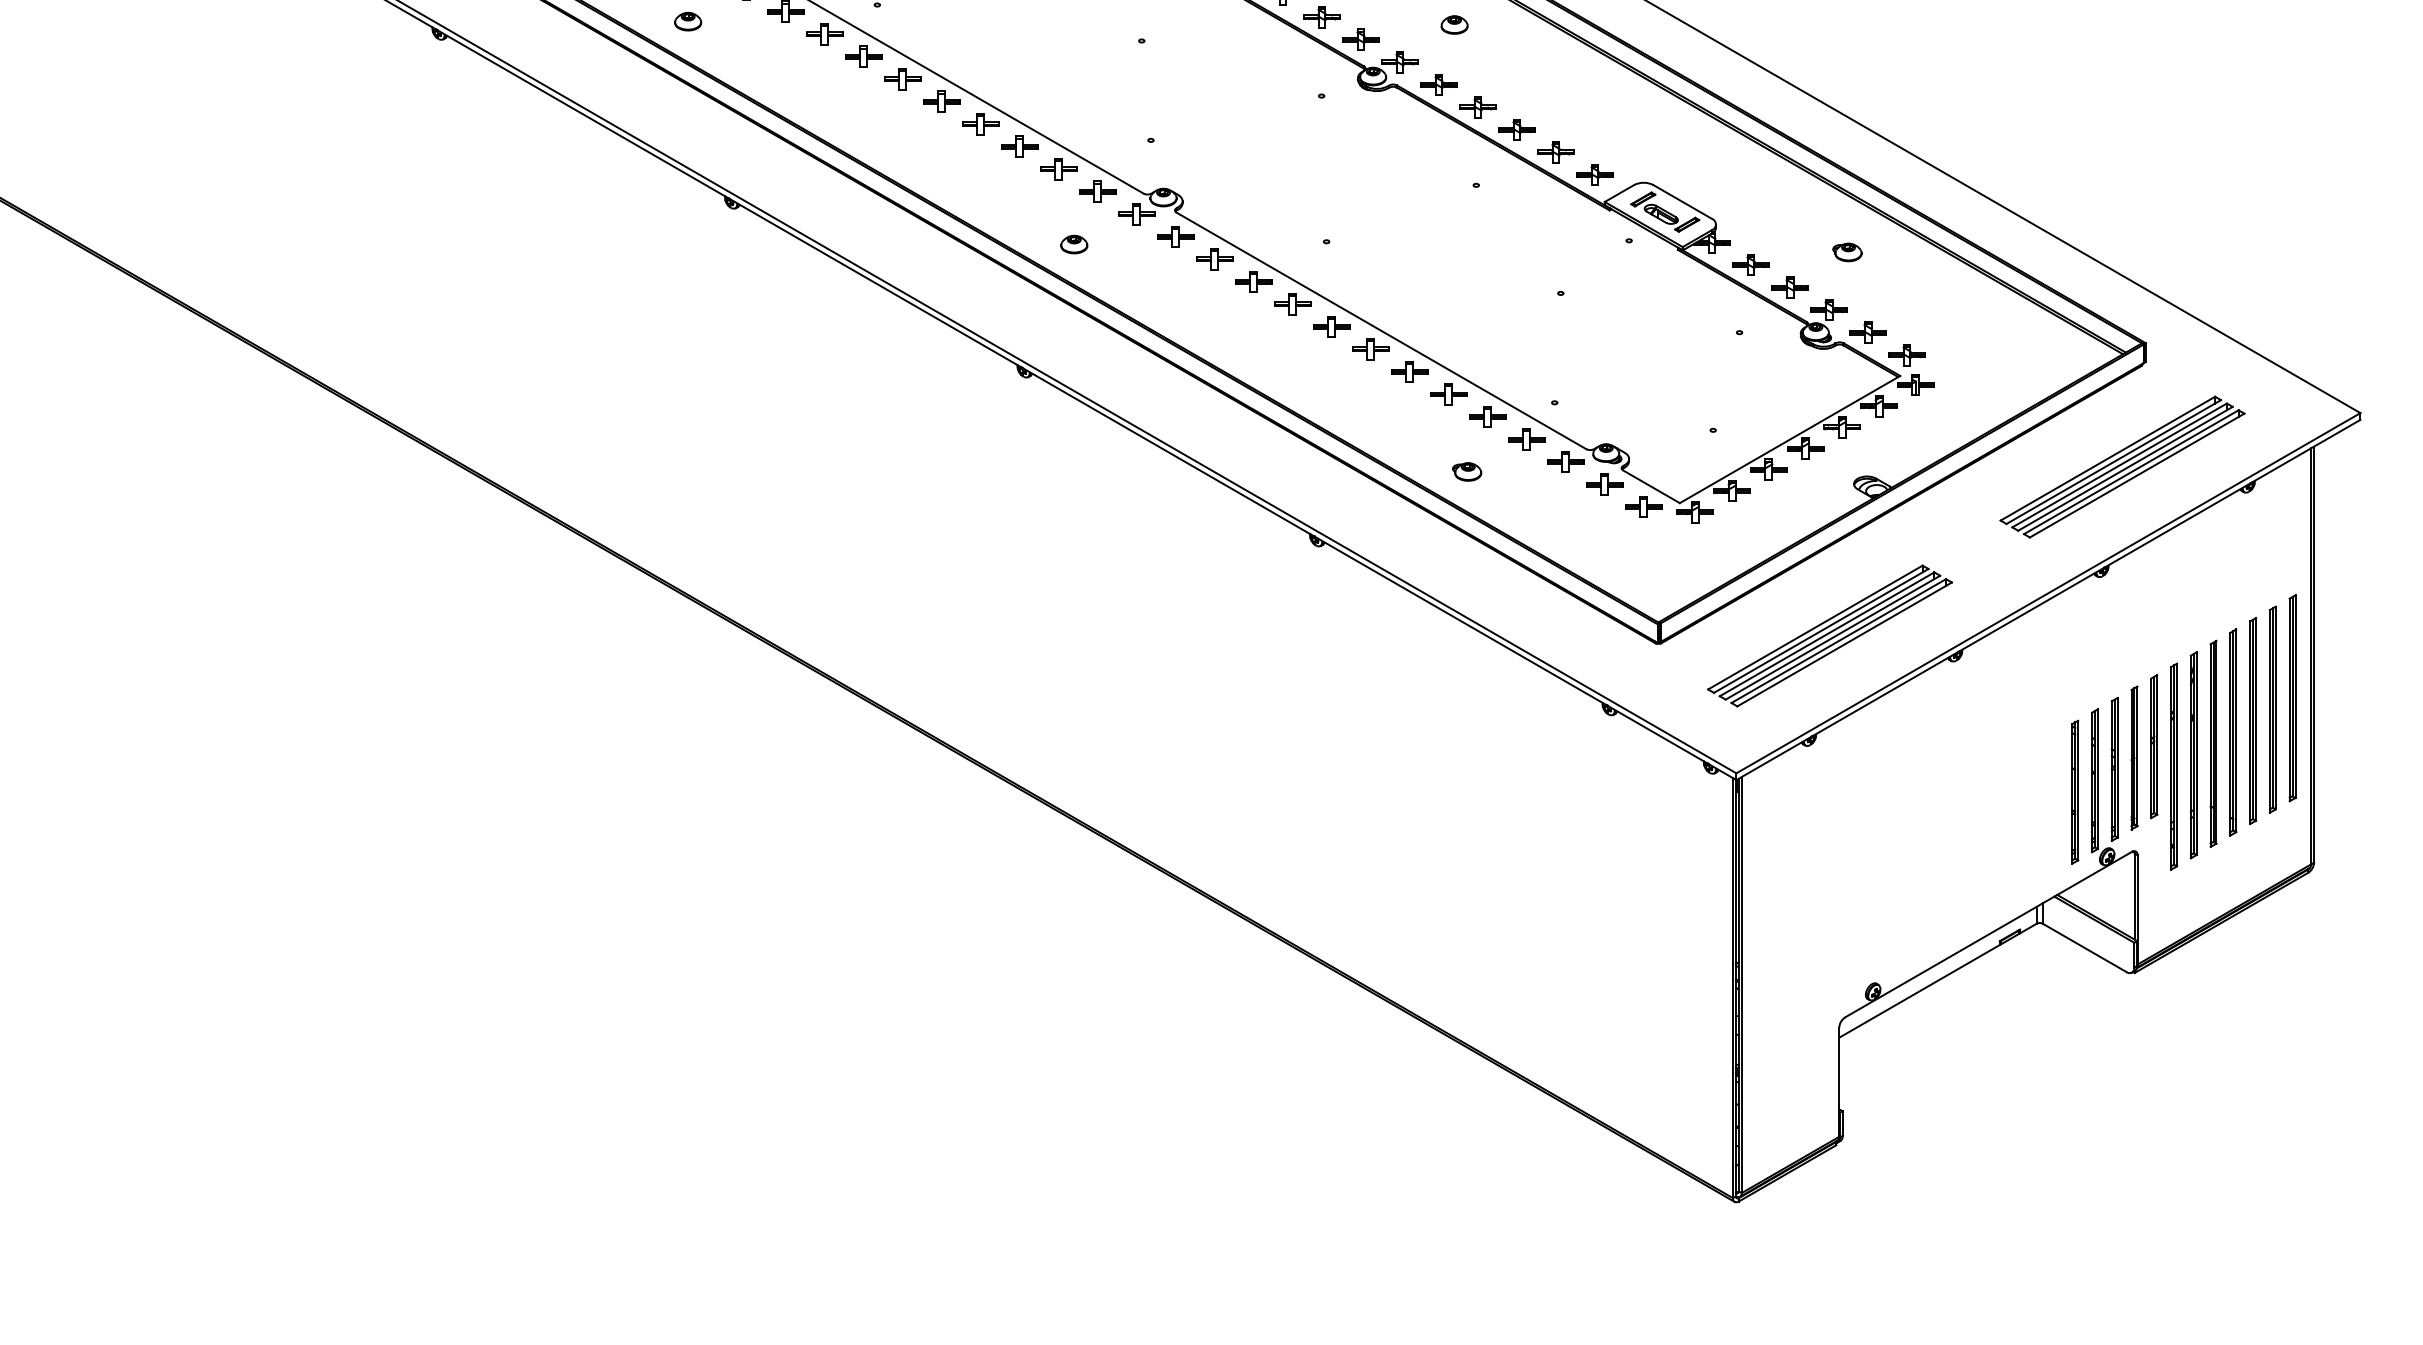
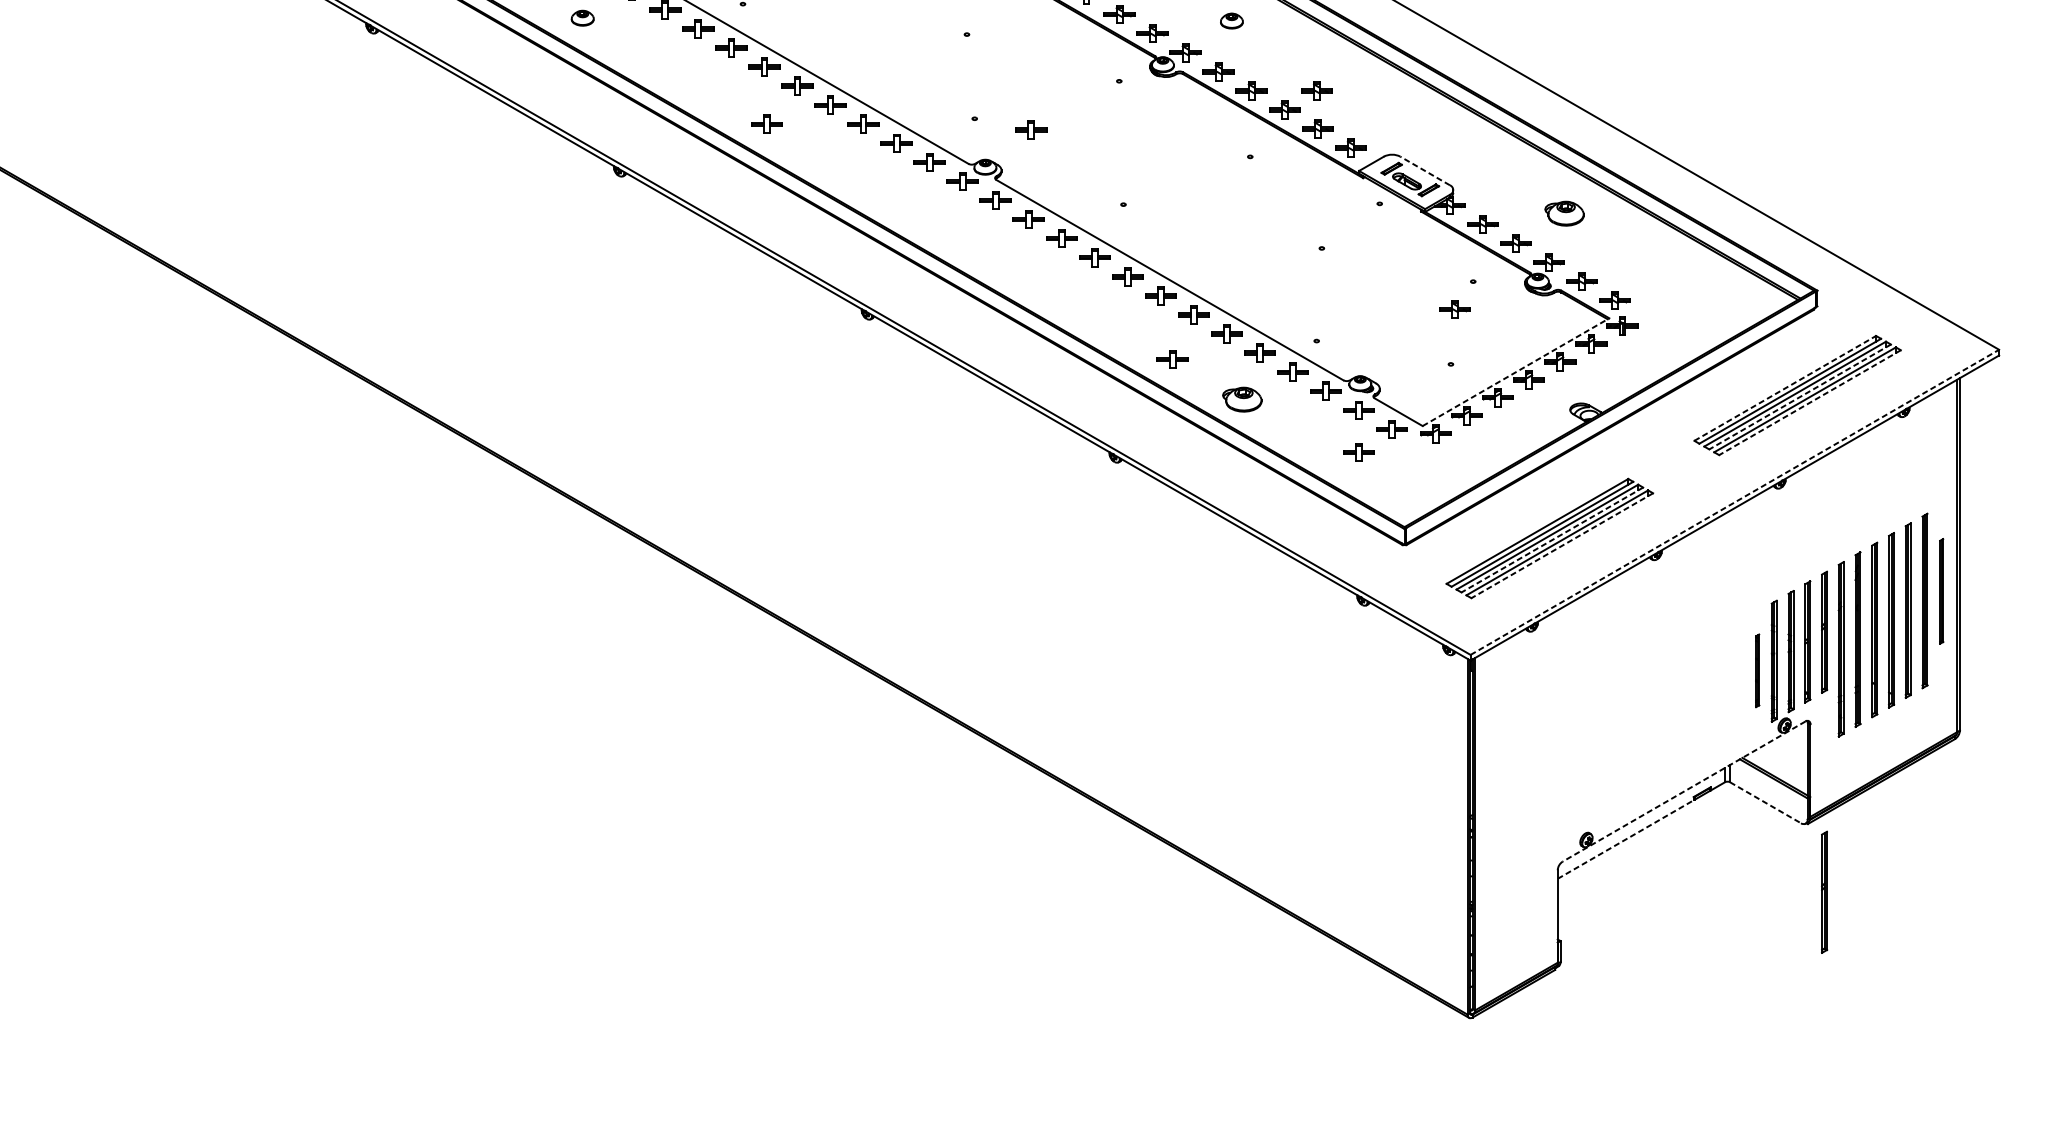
part: (1554, 107) -> (1316, 90), added
part: (905, 146) -> (766, 123), added
part: (1217, 153) -> (1031, 129), added
line: (1682, 202) -> (1424, 171), solid -> dashed
part: (1074, 244) -> (909, 206), removed
part: (1847, 252) -> (1564, 213), size x1.6
part: (1717, 365) -> (1454, 309), added
part: (1384, 424) -> (1172, 359), added
line: (1790, 439) -> (1516, 372), solid -> dashed
line: (2107, 458) -> (1784, 388), solid -> dashed
line: (2125, 468) -> (1800, 396), solid -> dashed
part: (1467, 471) -> (1242, 399), size x1.6
line: (2137, 475) -> (1810, 402), solid -> dashed
part: (1604, 534) -> (1358, 452), added
line: (2048, 592) -> (1734, 501), solid -> dashed
line: (1832, 637) -> (1551, 539), solid -> dashed
line: (1844, 644) -> (1562, 545), solid -> dashed
part: (2292, 698) -> (1941, 591), size x0.6
part: (2075, 791) -> (1757, 670), size x0.6
line: (1988, 934) -> (1684, 791), solid -> dashed
line: (2085, 948) -> (1766, 803), solid -> dashed
line: (1919, 991) -> (1625, 839), solid -> dashed
part: (2154, 1053) -> (1824, 892), added

